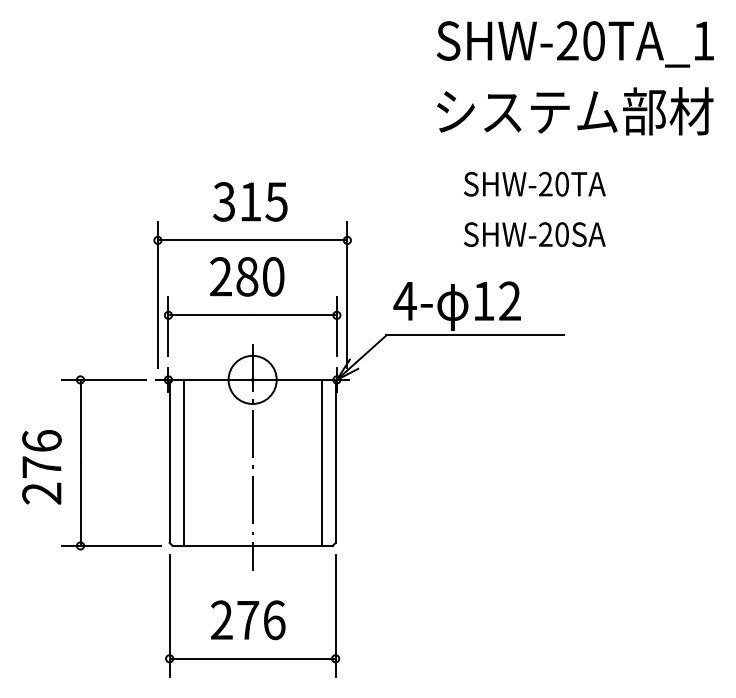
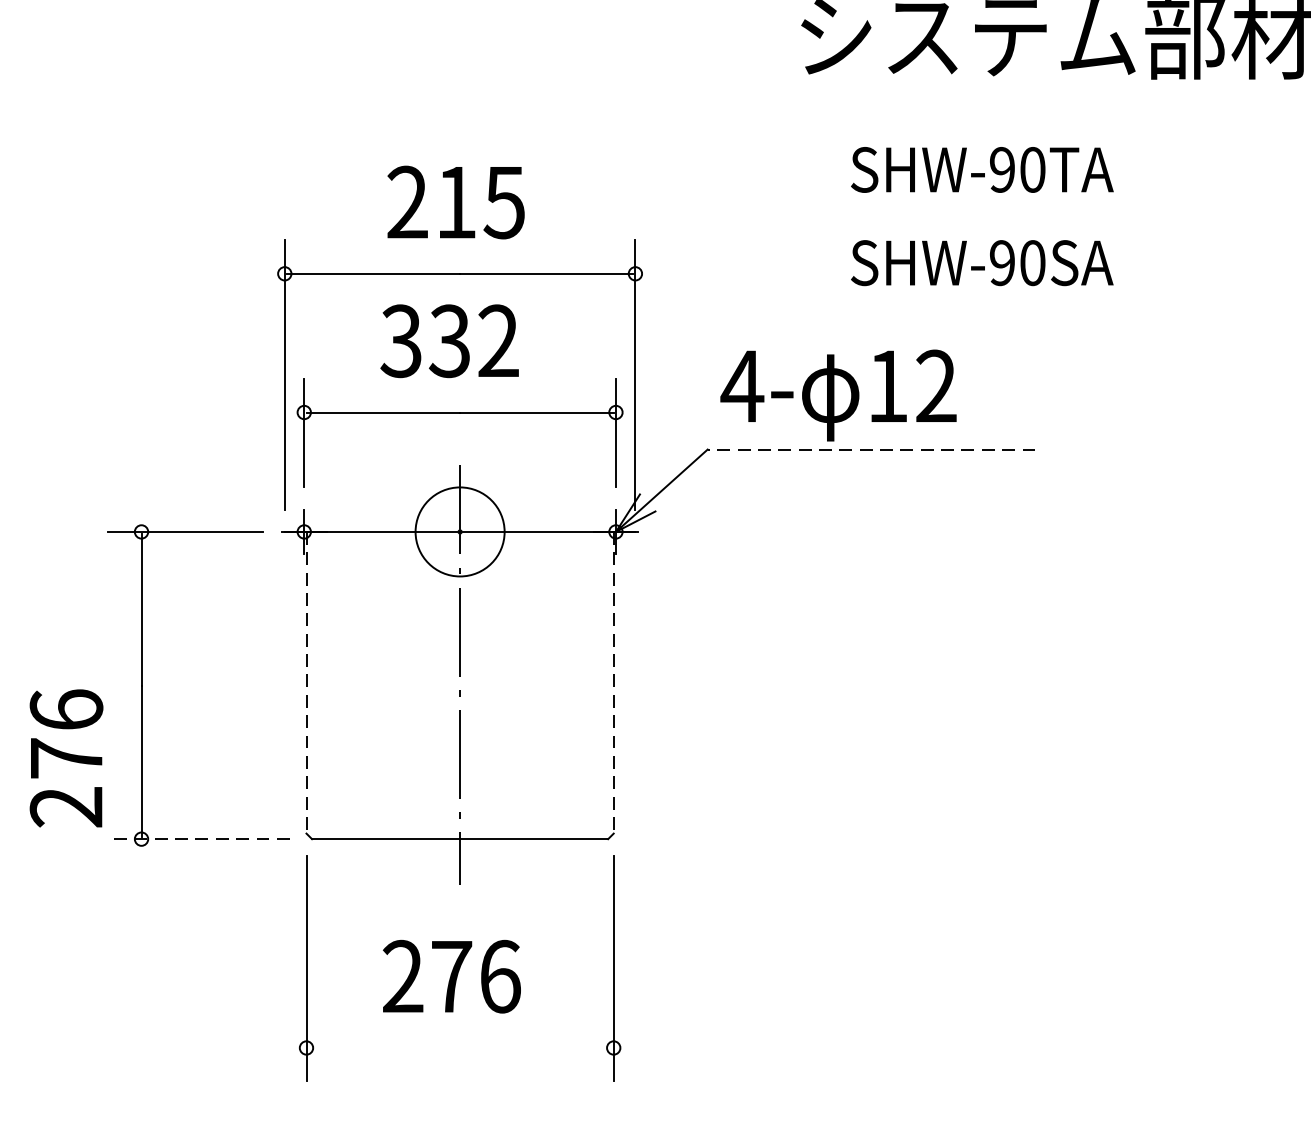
text: (545, 184) -> (1002, 170), SHW-20TA -> SHW-90TA
text: (224, 201) -> (407, 201), 315 -> 215
text: (545, 234) -> (1002, 262), SHW-20SA -> SHW-90SA
text: (246, 276) -> (448, 340), 280 -> 332
line: (475, 335) -> (872, 449), solid -> dashed
line: (169, 461) -> (306, 682), solid -> dashed
line: (335, 461) -> (613, 682), solid -> dashed
line: (183, 462) -> (332, 684), removed
line: (321, 462) -> (587, 684), removed
text: (41, 467) -> (65, 758), moved
line: (111, 545) -> (198, 838), solid -> dashed
line: (252, 658) -> (459, 1047), removed

